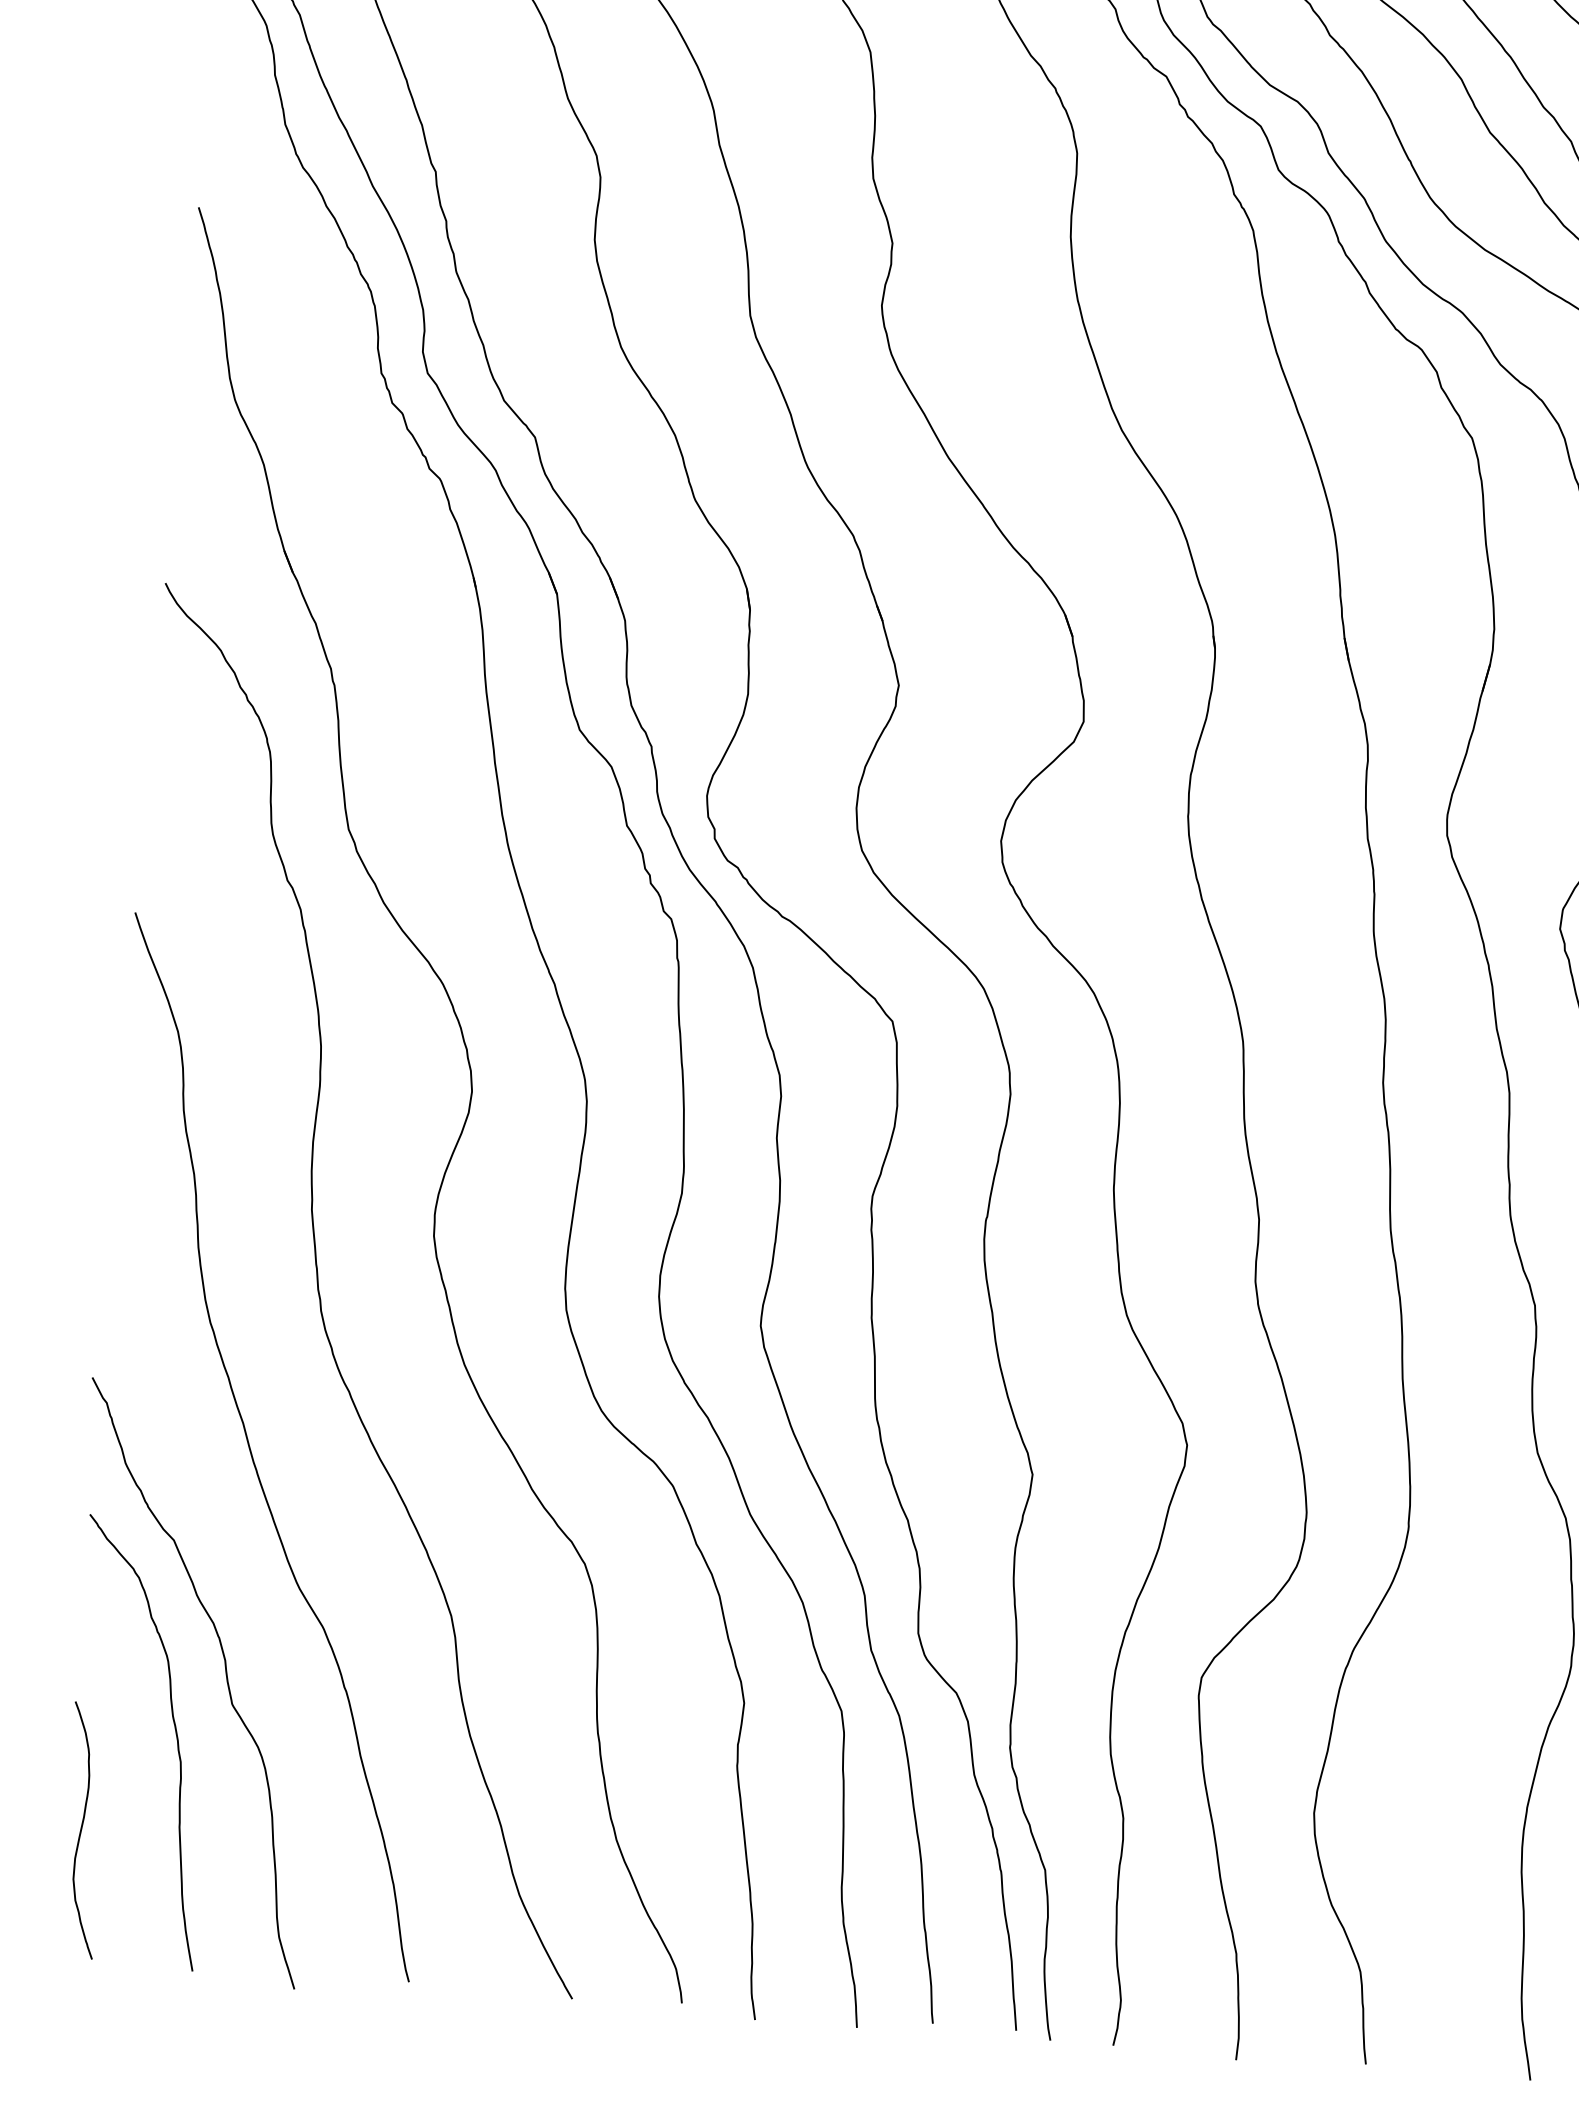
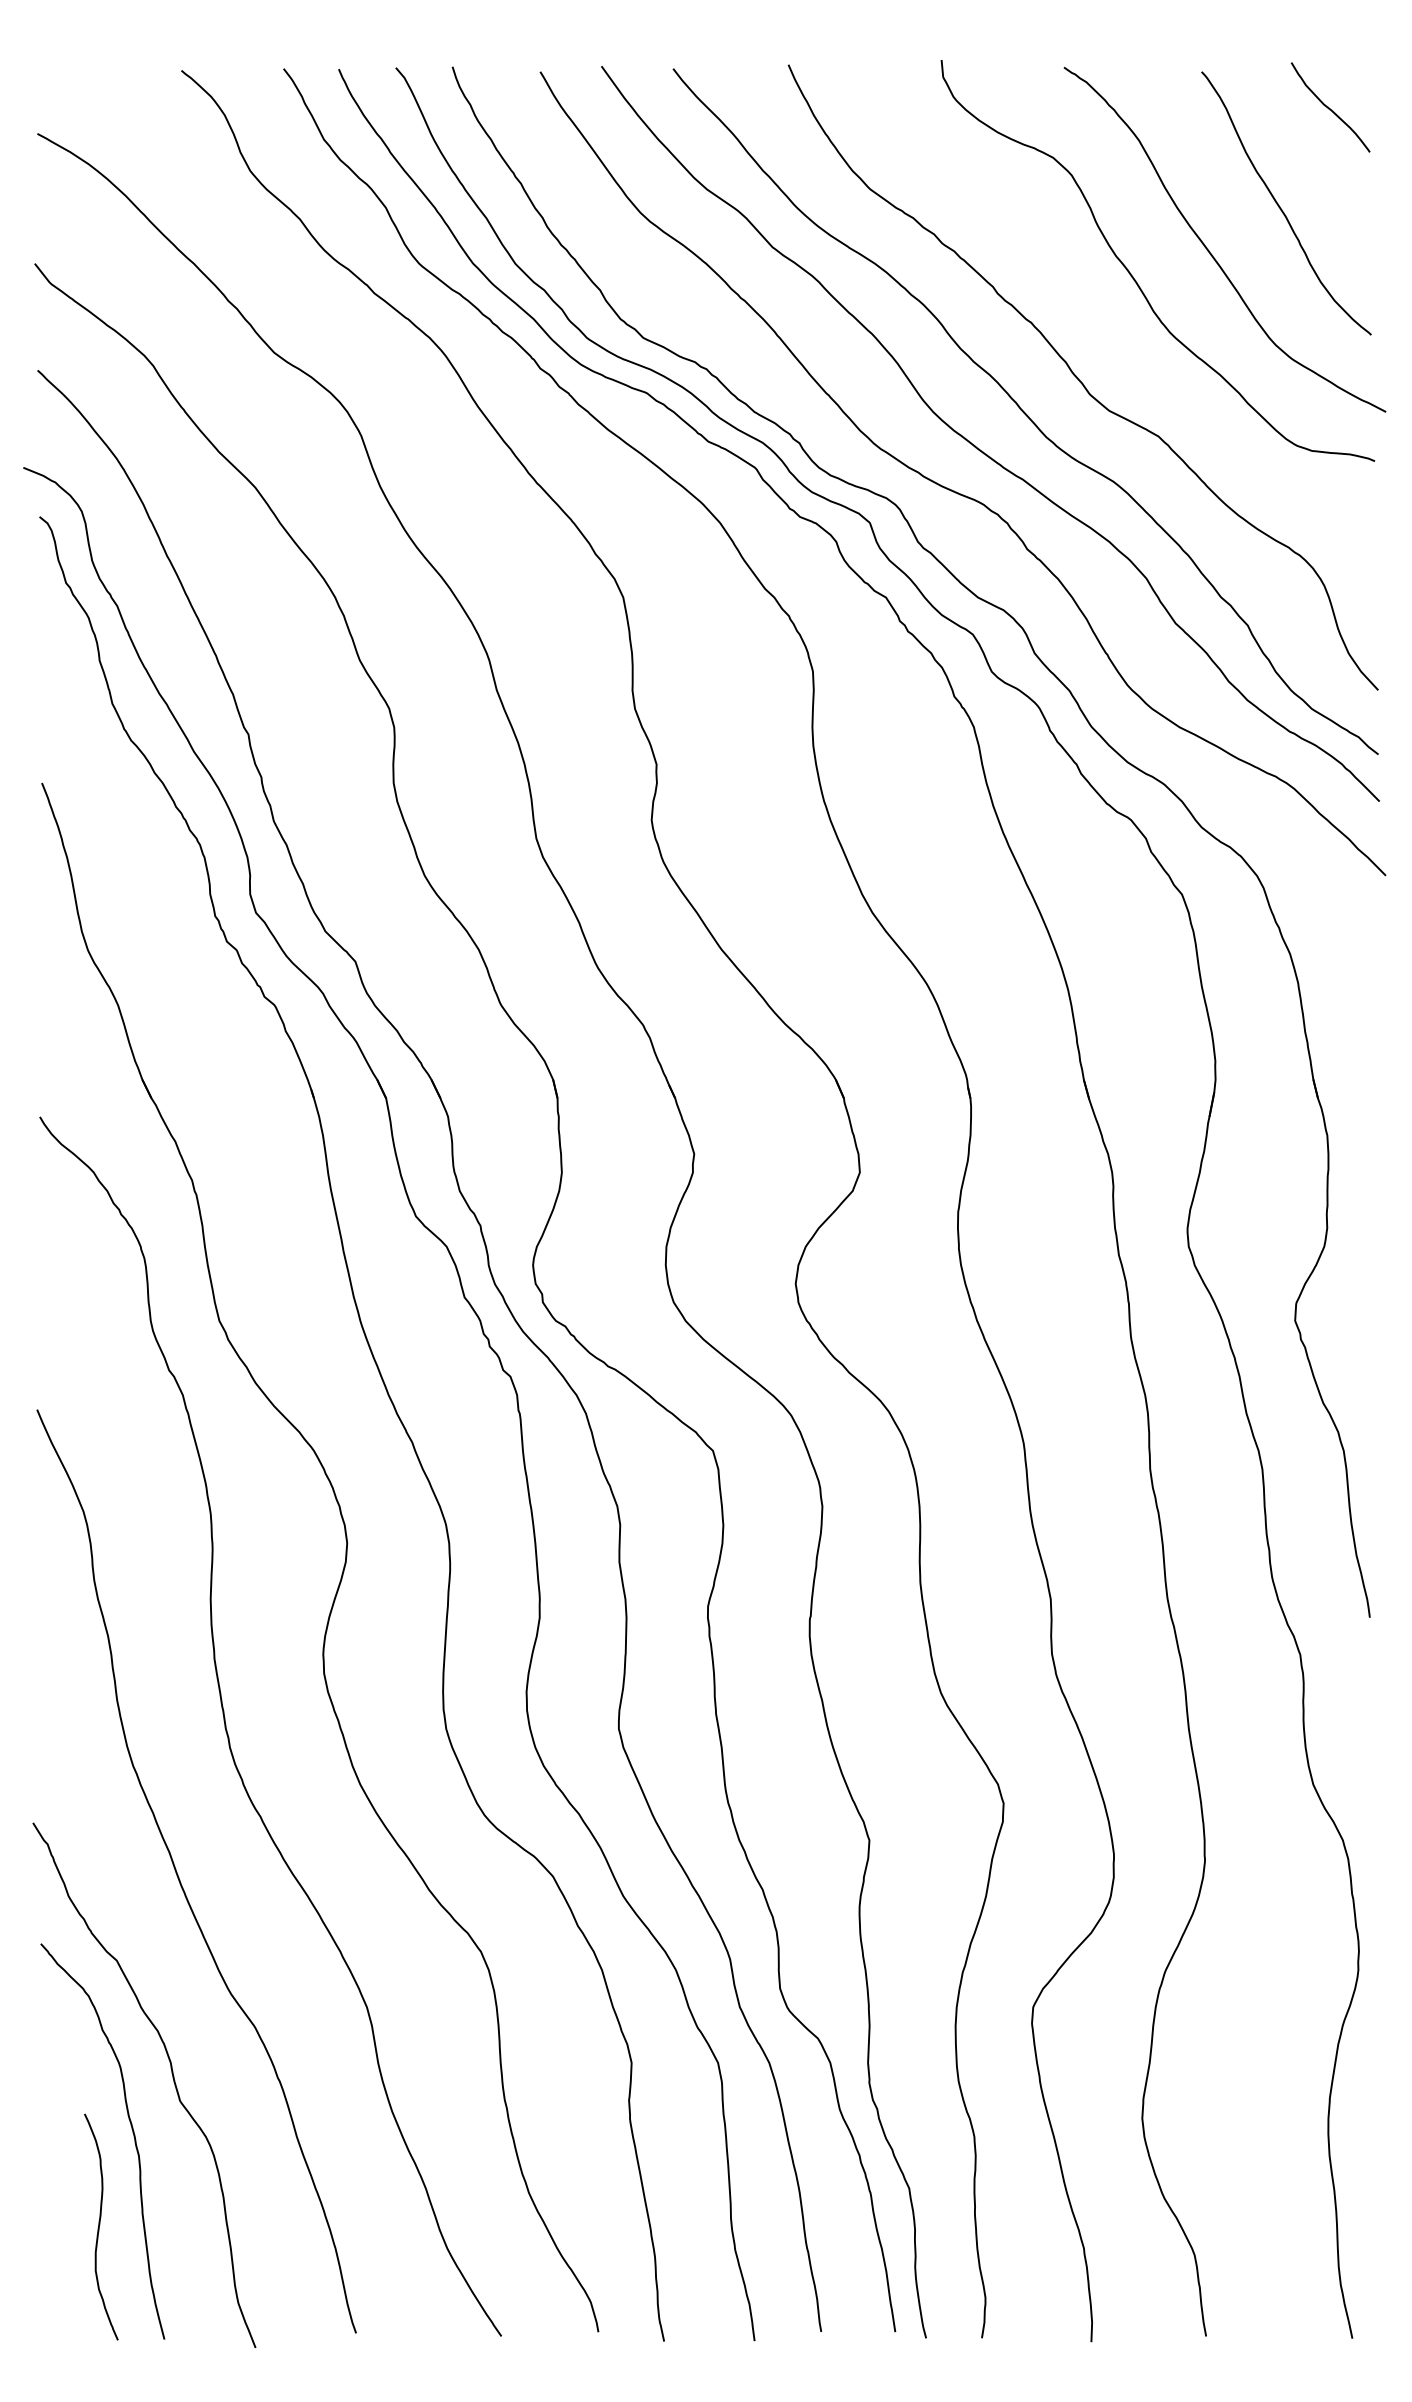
curve: (81, 1829) -> (99, 2226), moved

